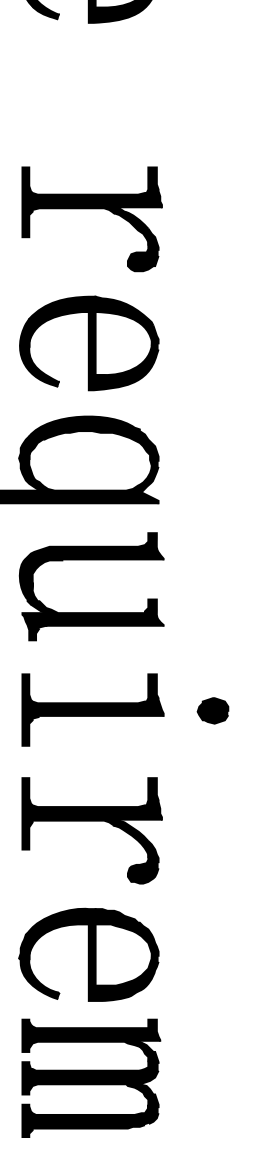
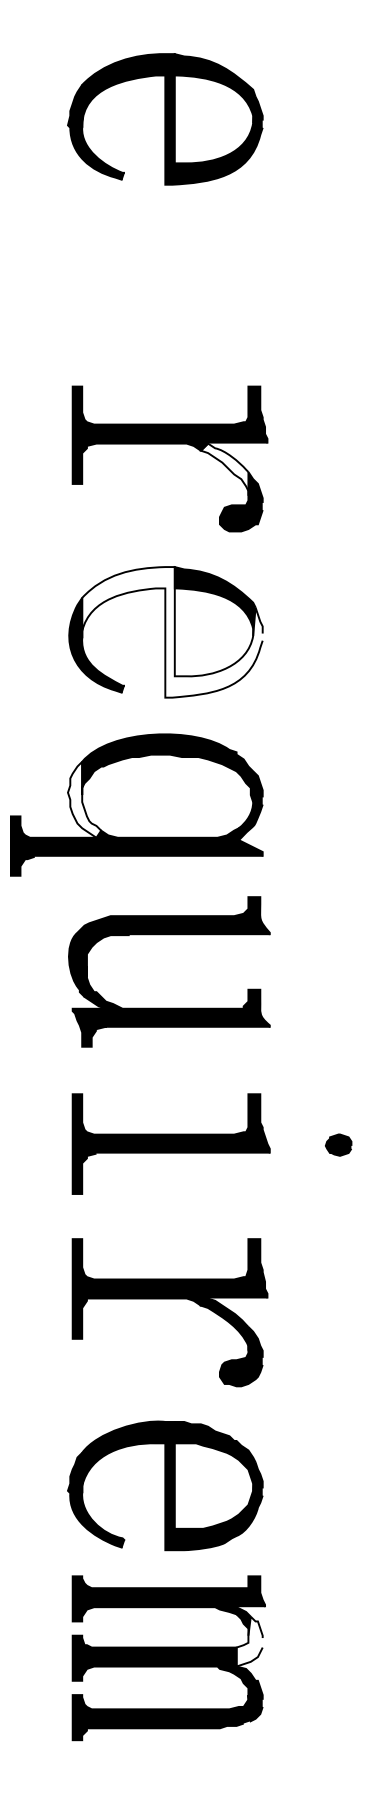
fill: (131, 226) -> (224, 469), removed
fill: (93, 343) -> (172, 632), removed
fill: (30, 463) -> (84, 799), removed
part: (212, 710) -> (338, 1144), size x0.6
fill: (149, 1066) -> (249, 1641), removed

